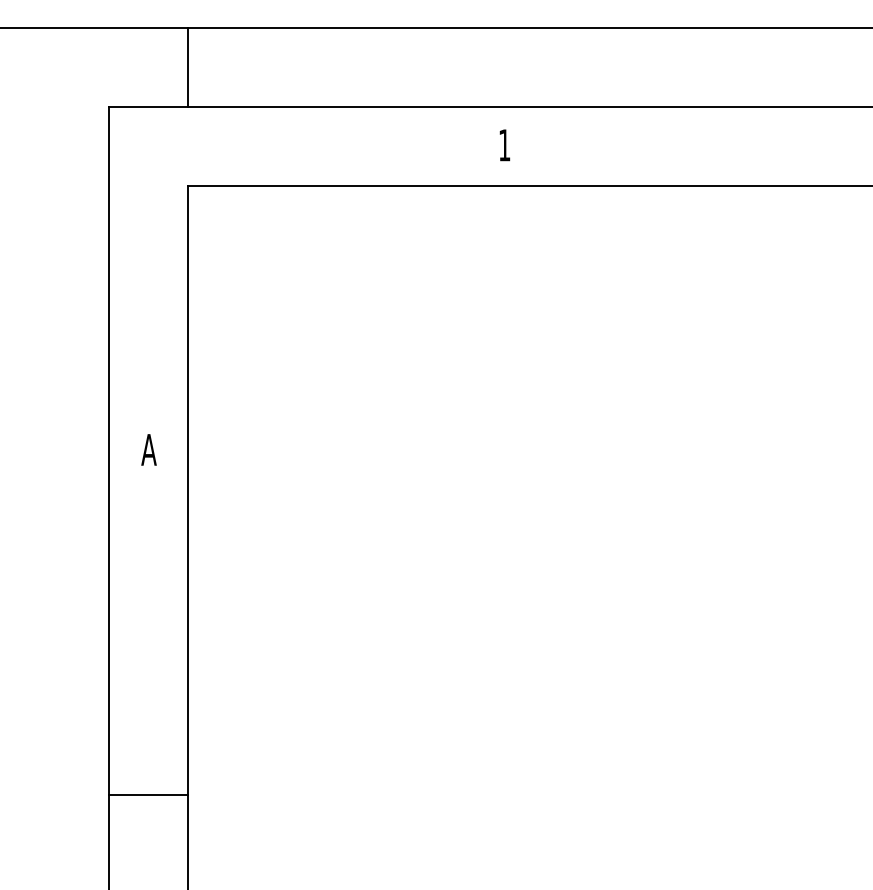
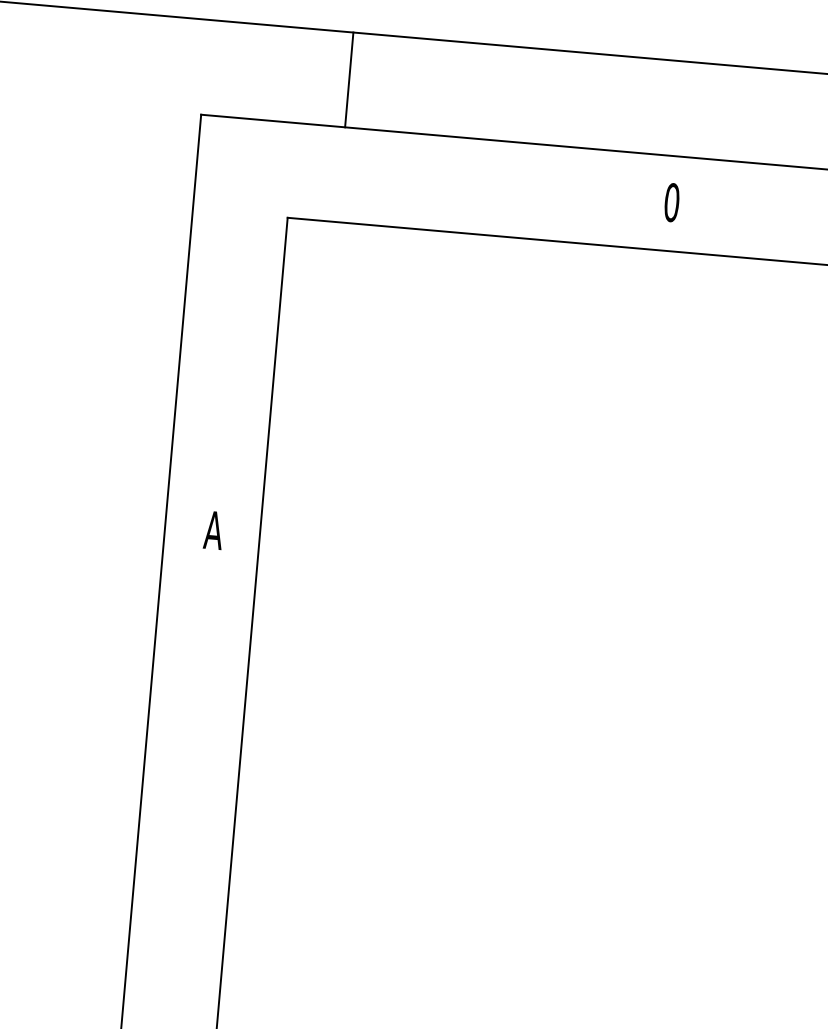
line: (187, 66) -> (349, 79), moved
text: (504, 145) -> (671, 202), 1 -> 0
line: (147, 794) -> (175, 943), removed

